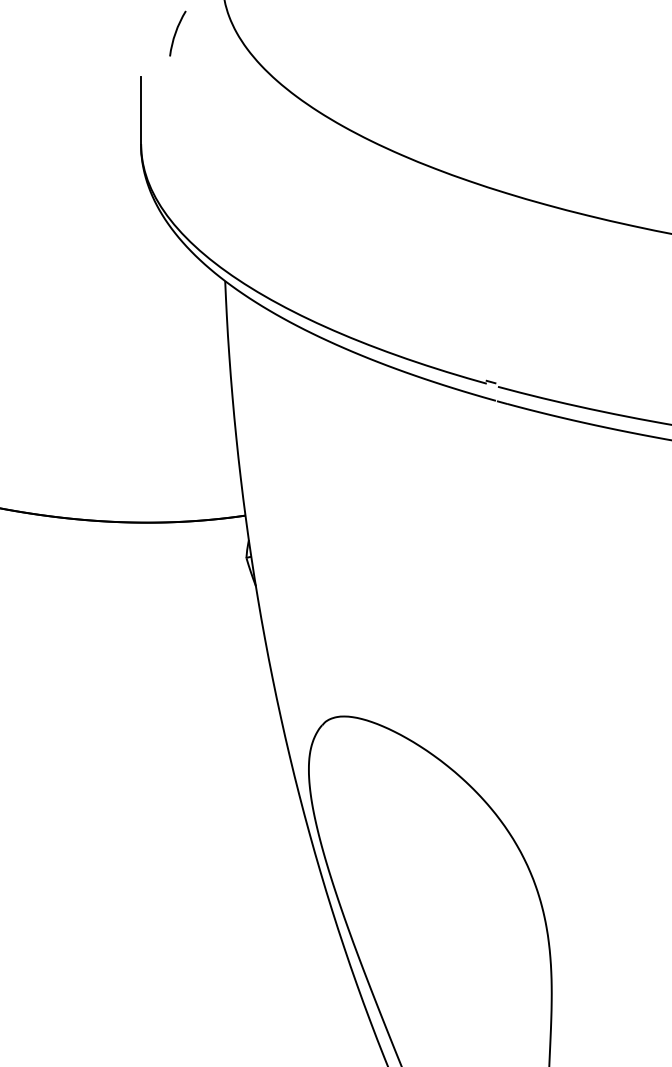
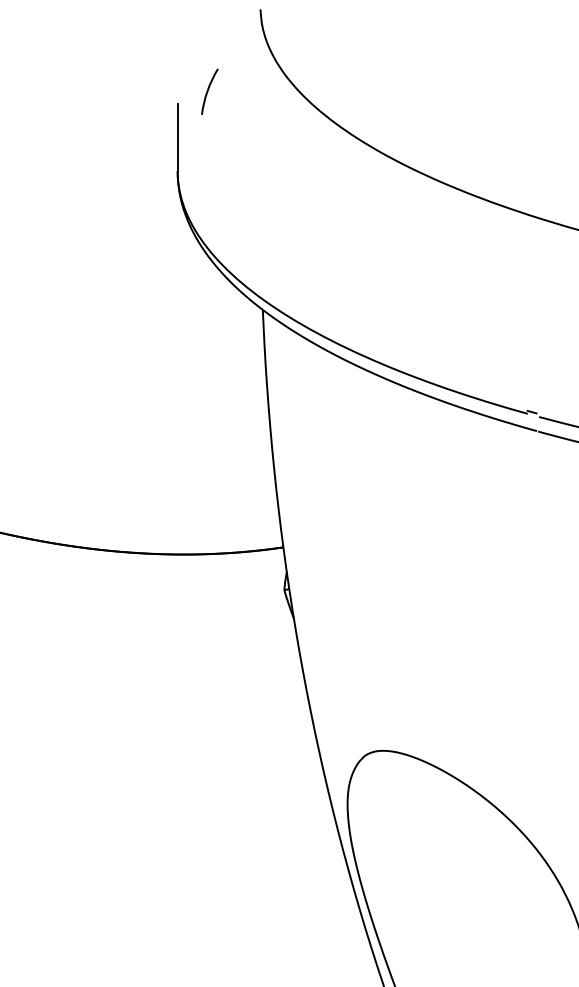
arc: (176, 33) -> (208, 91), moved

